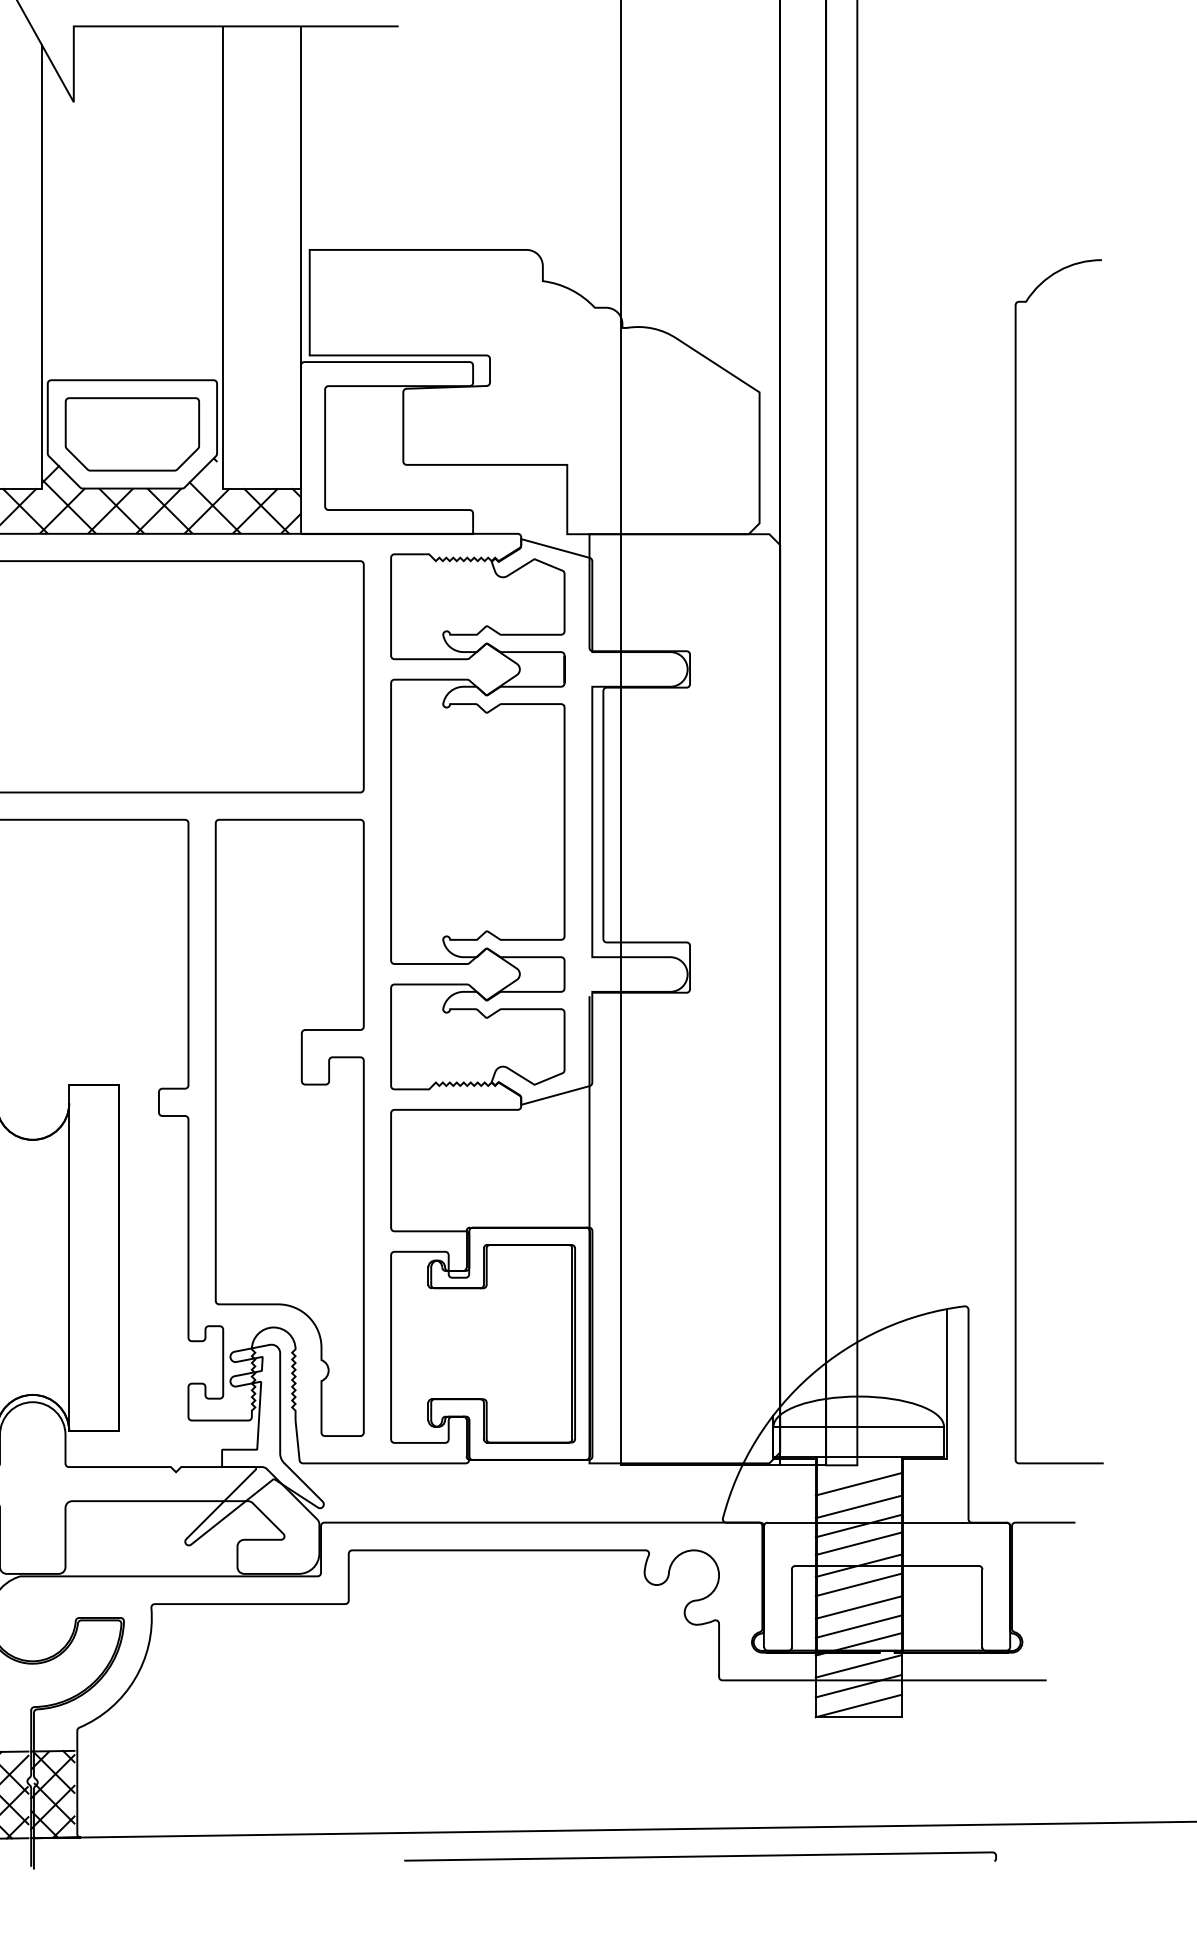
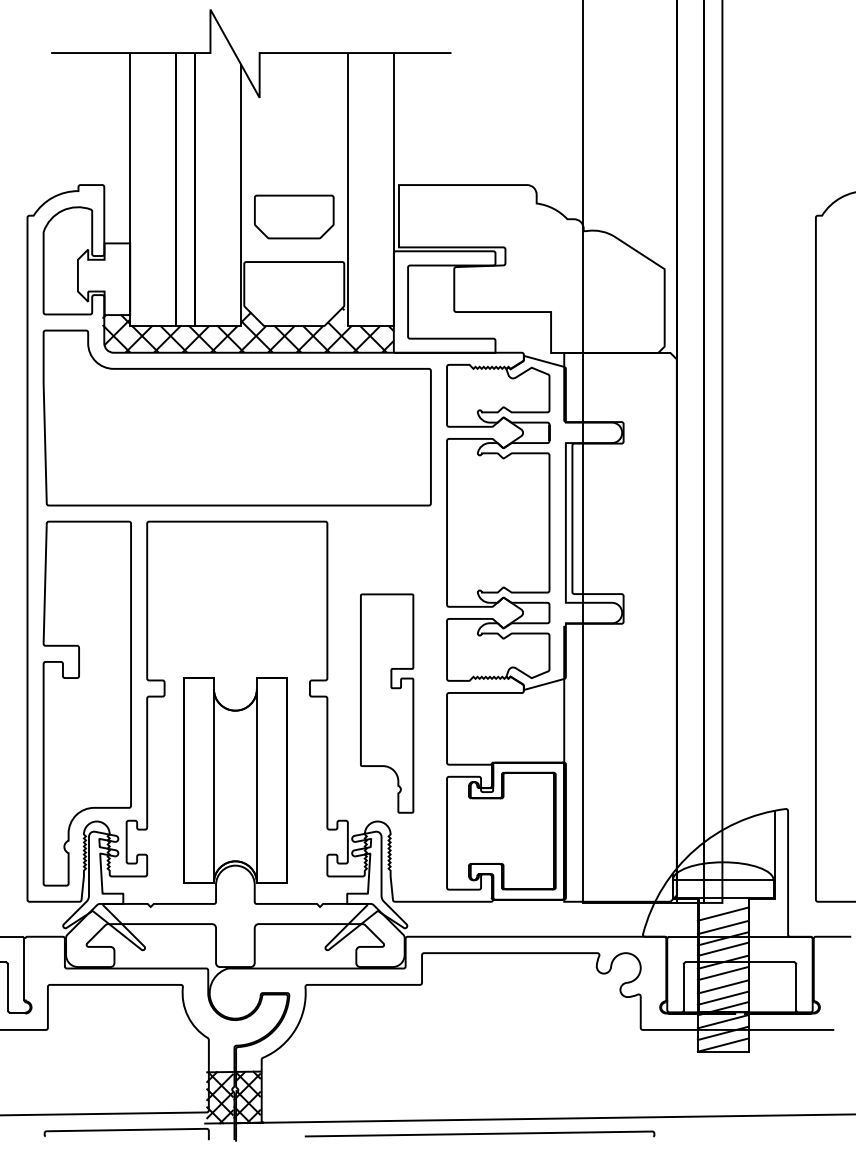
part: (132, 433) -> (294, 216), moved
part: (288, 1127) -> (386, 703), size x0.6
curve: (700, 1855) -> (479, 1133), moved

